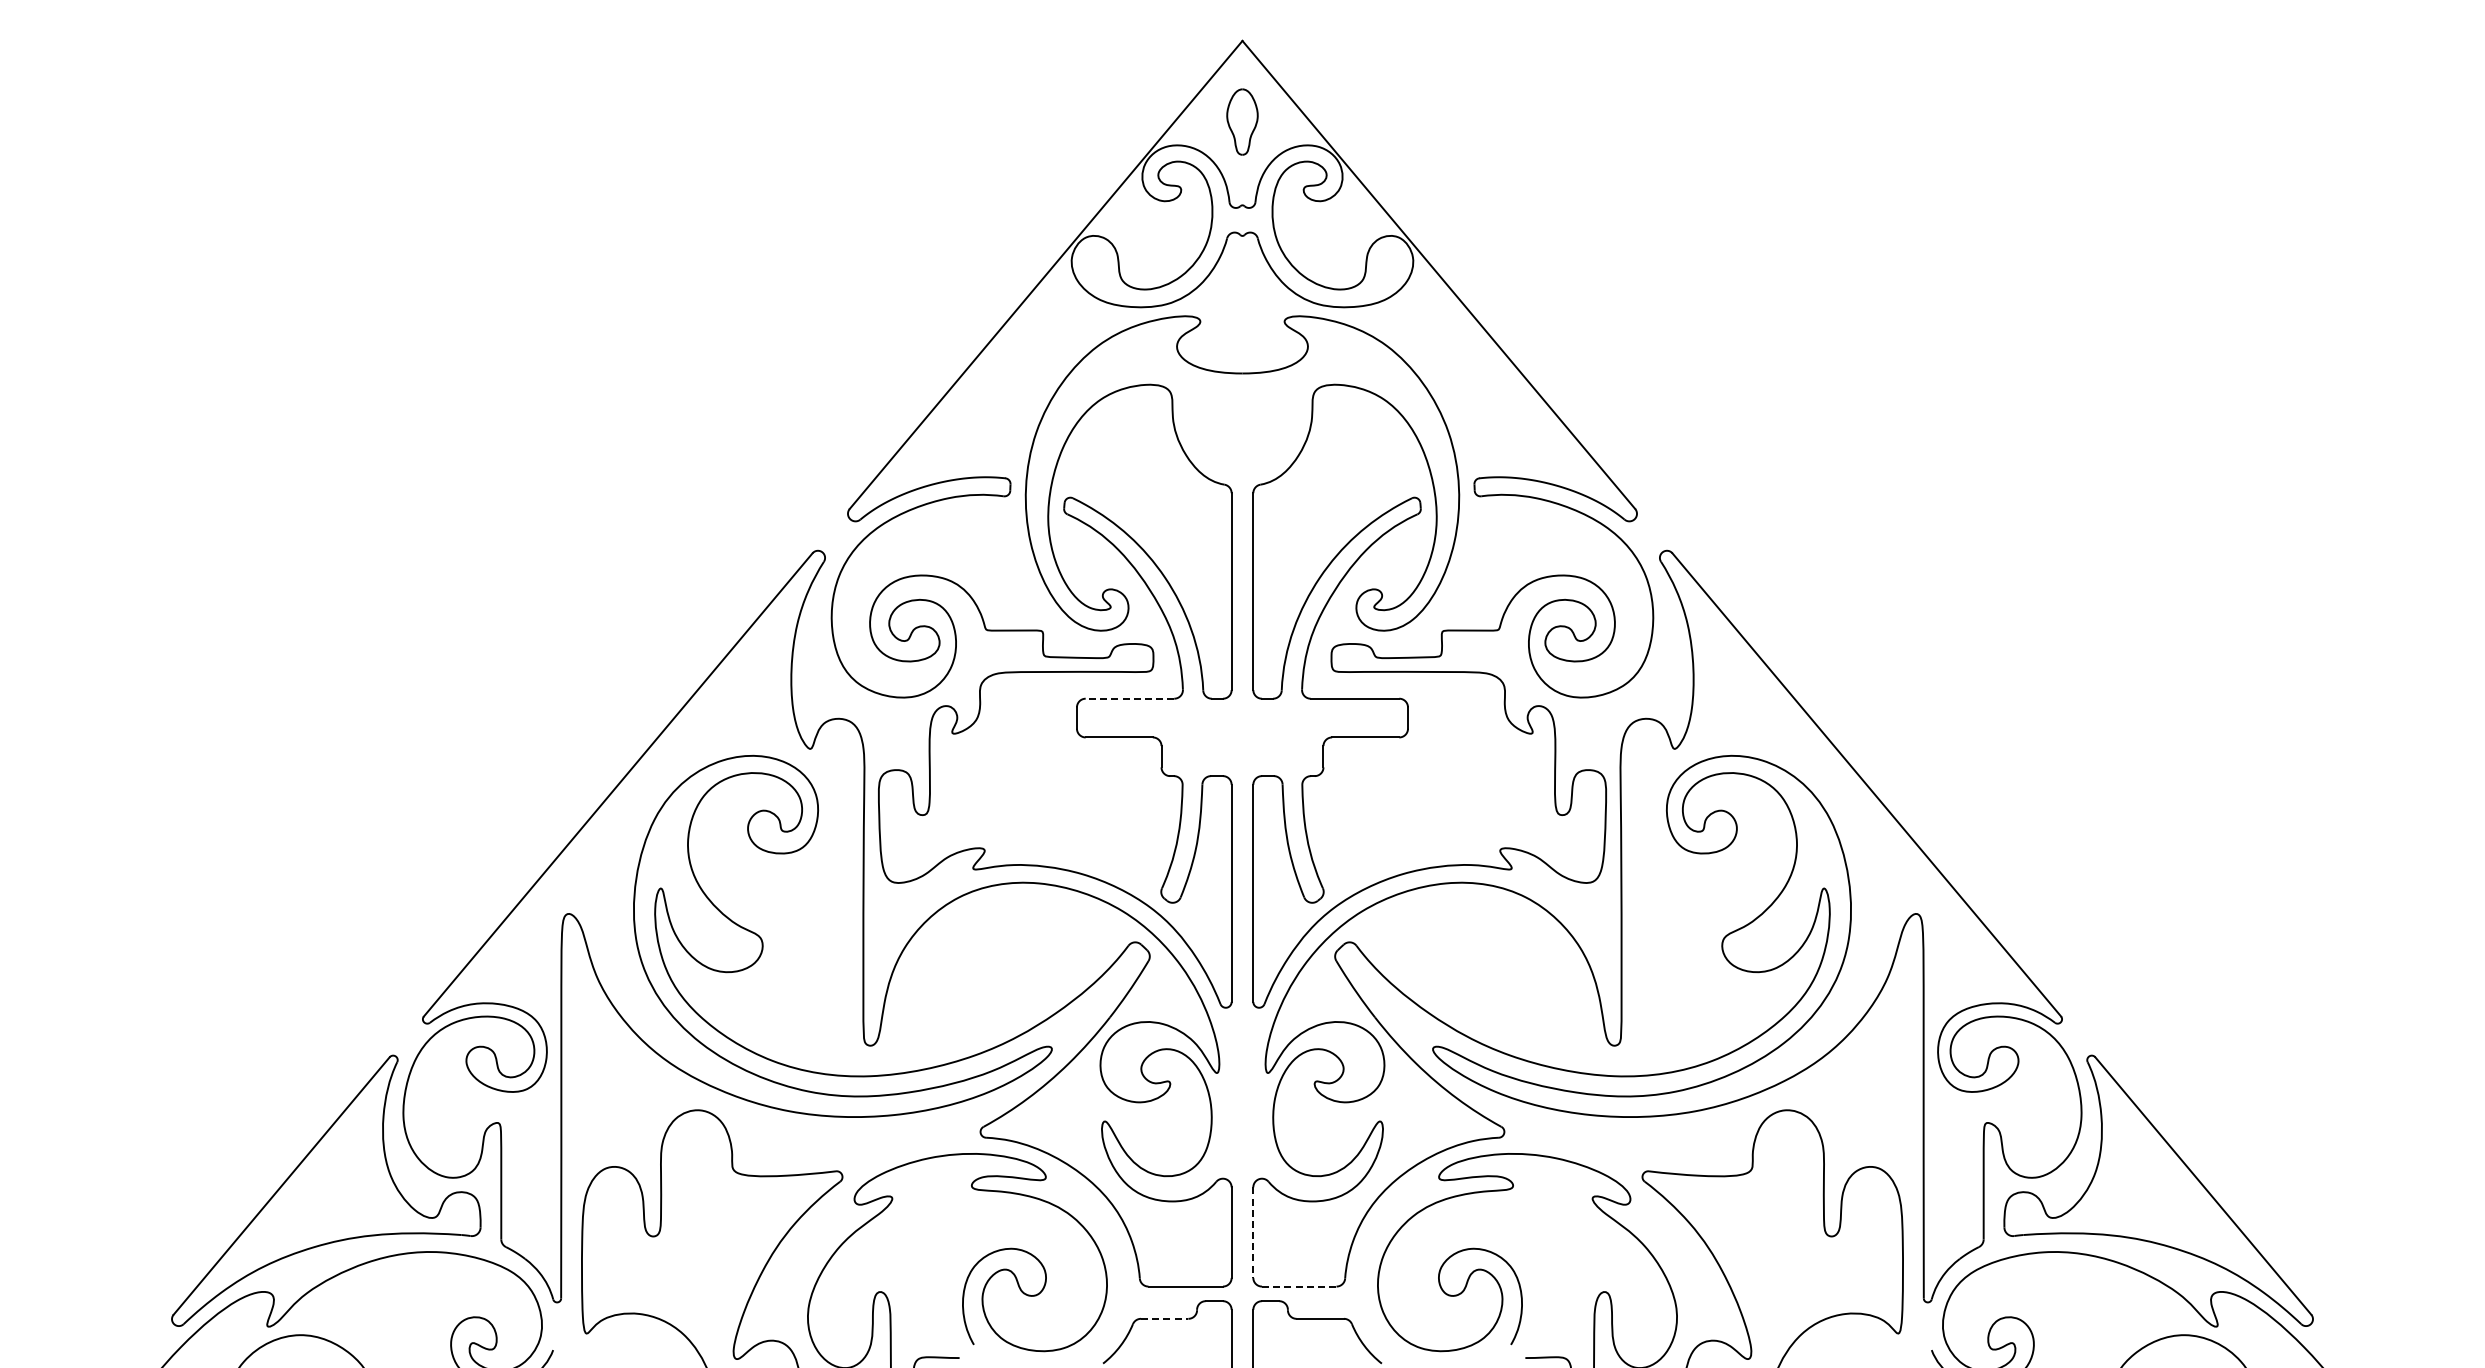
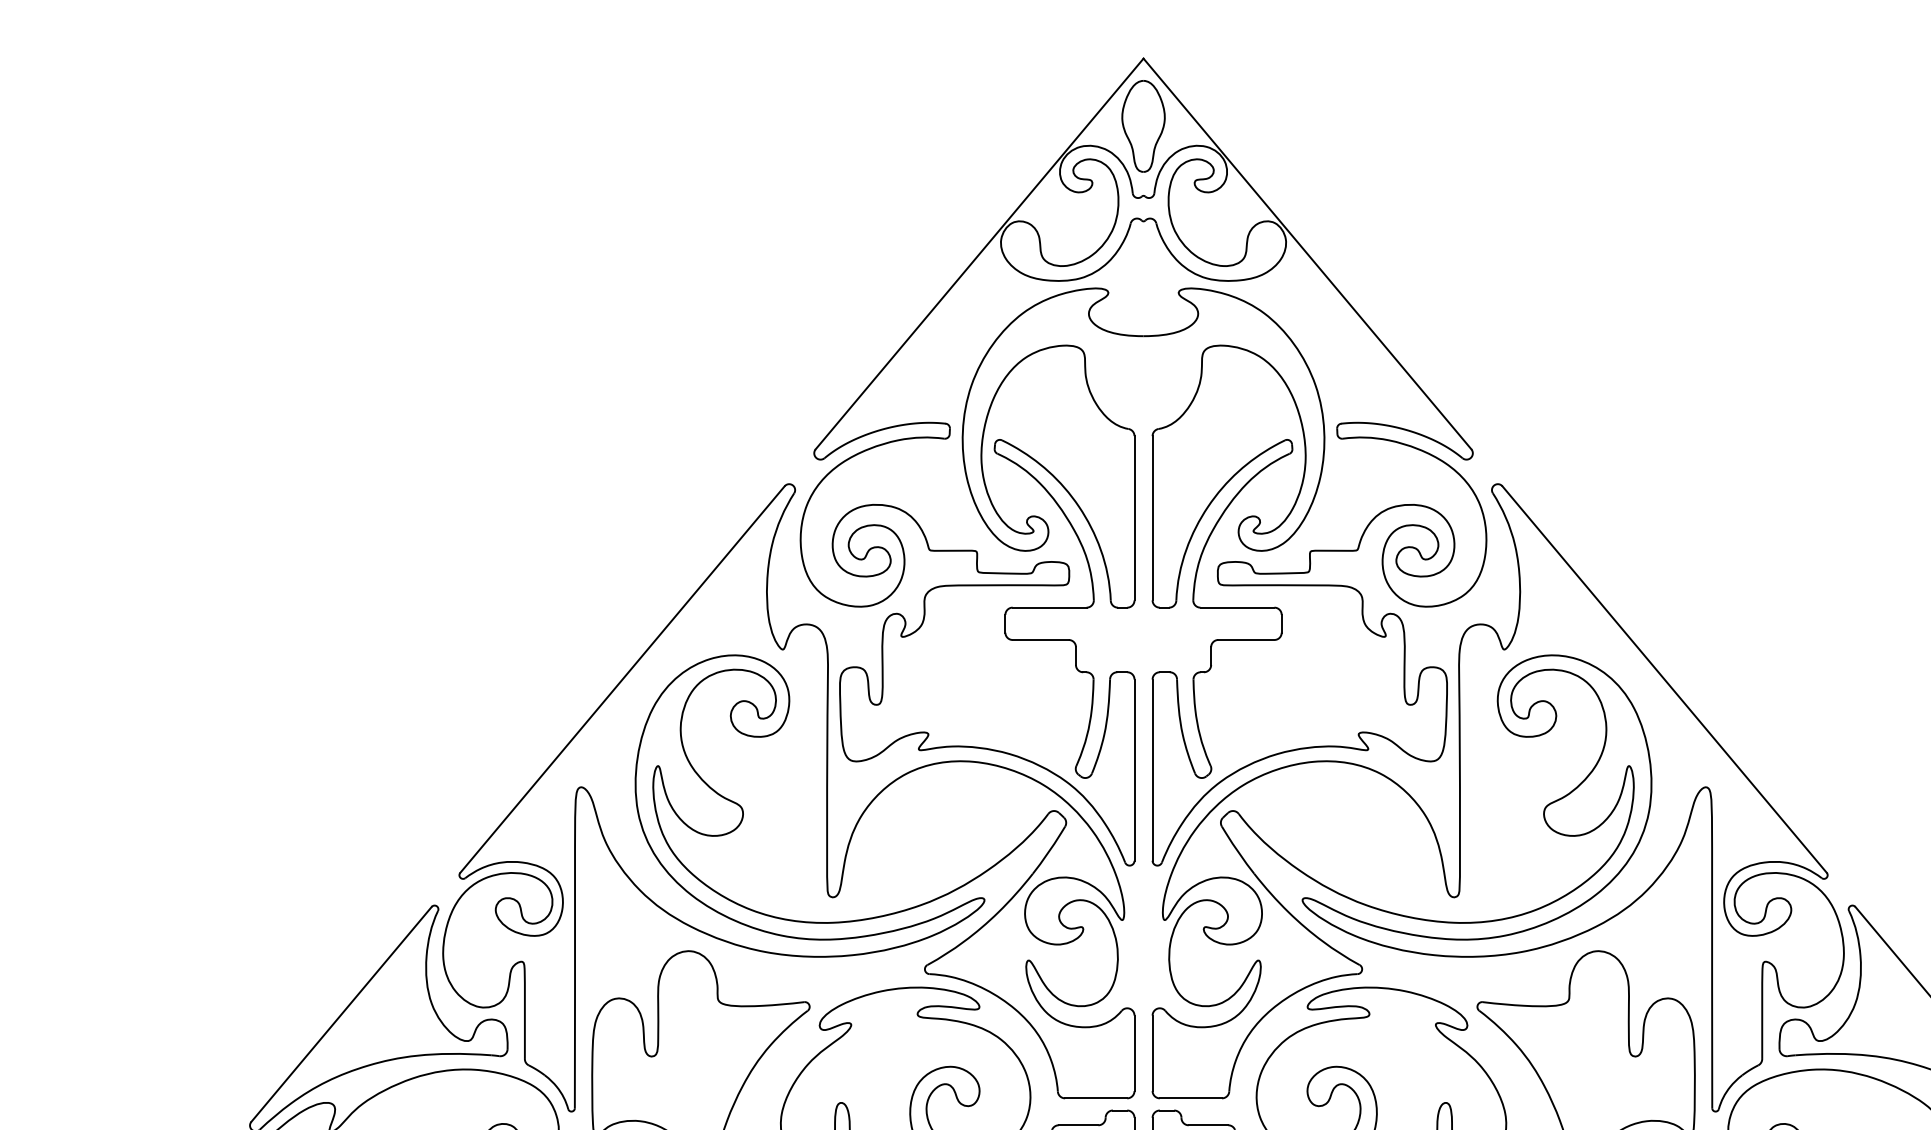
part: (1242, 121) -> (1143, 125), size x1.67
line: (1129, 698) -> (1049, 607), dashed -> solid
line: (1253, 1233) -> (1152, 1054), dashed -> solid
line: (1299, 1286) -> (1191, 1098), dashed -> solid
line: (1164, 1318) -> (1078, 1124), dashed -> solid

